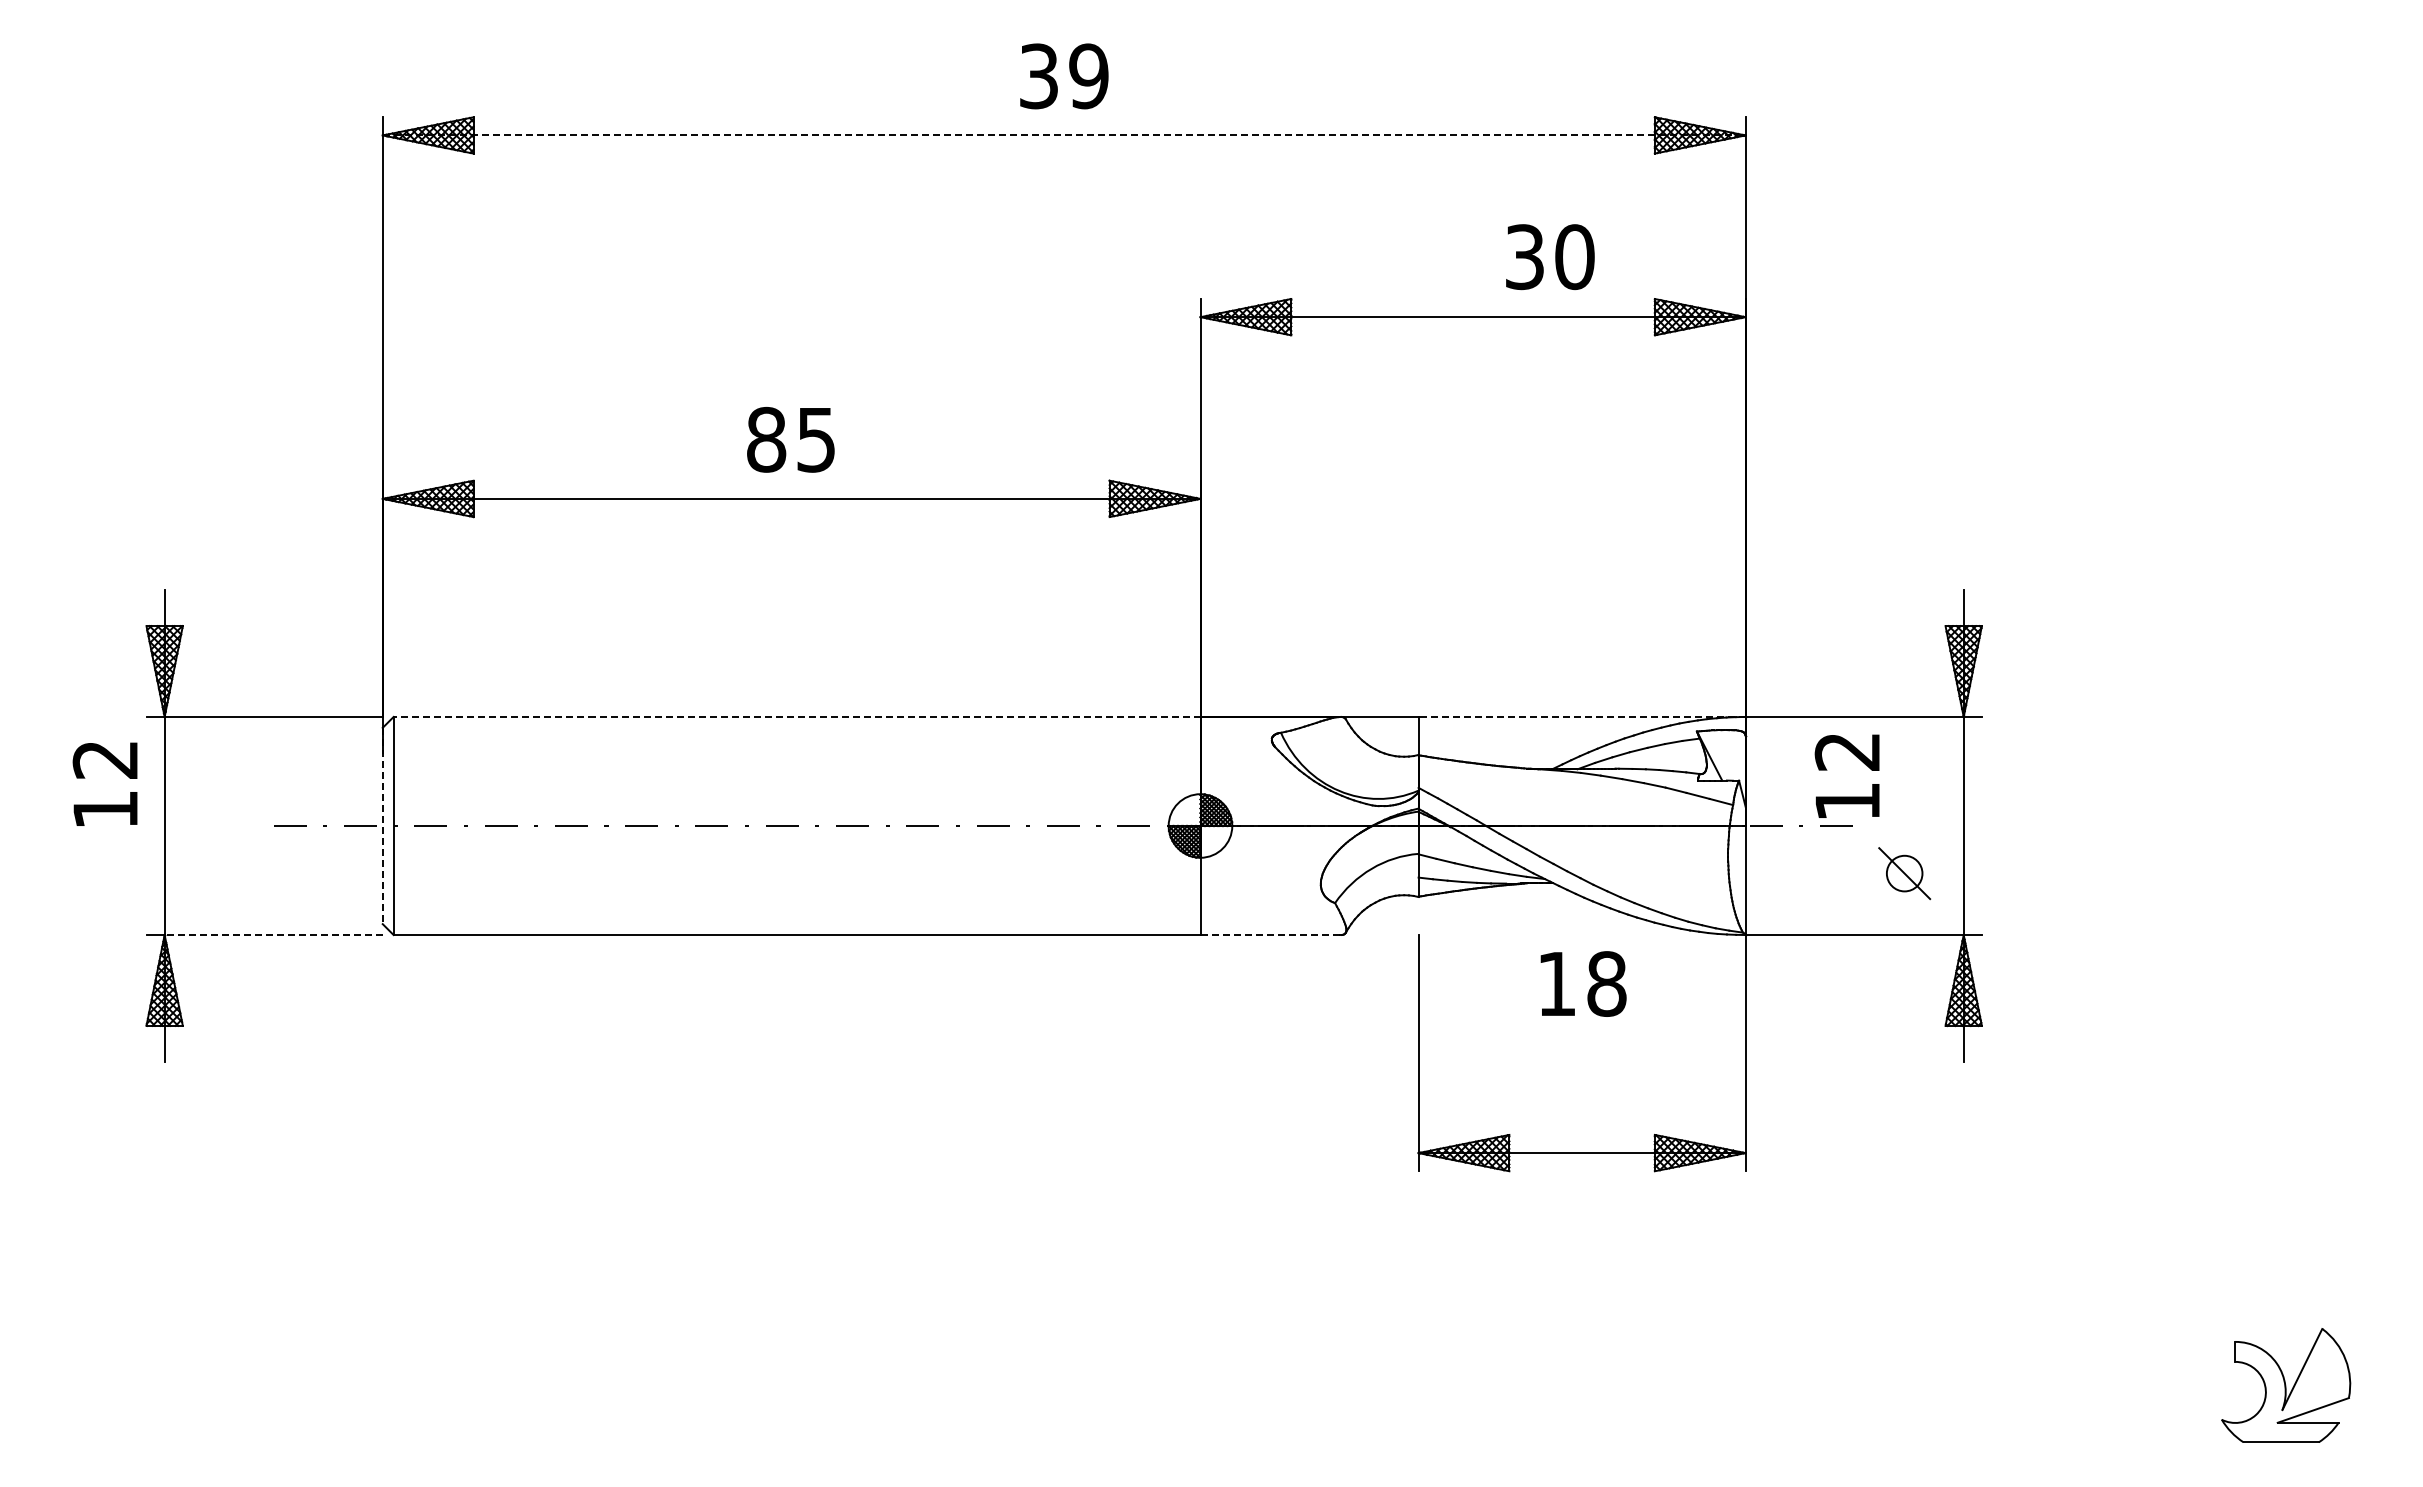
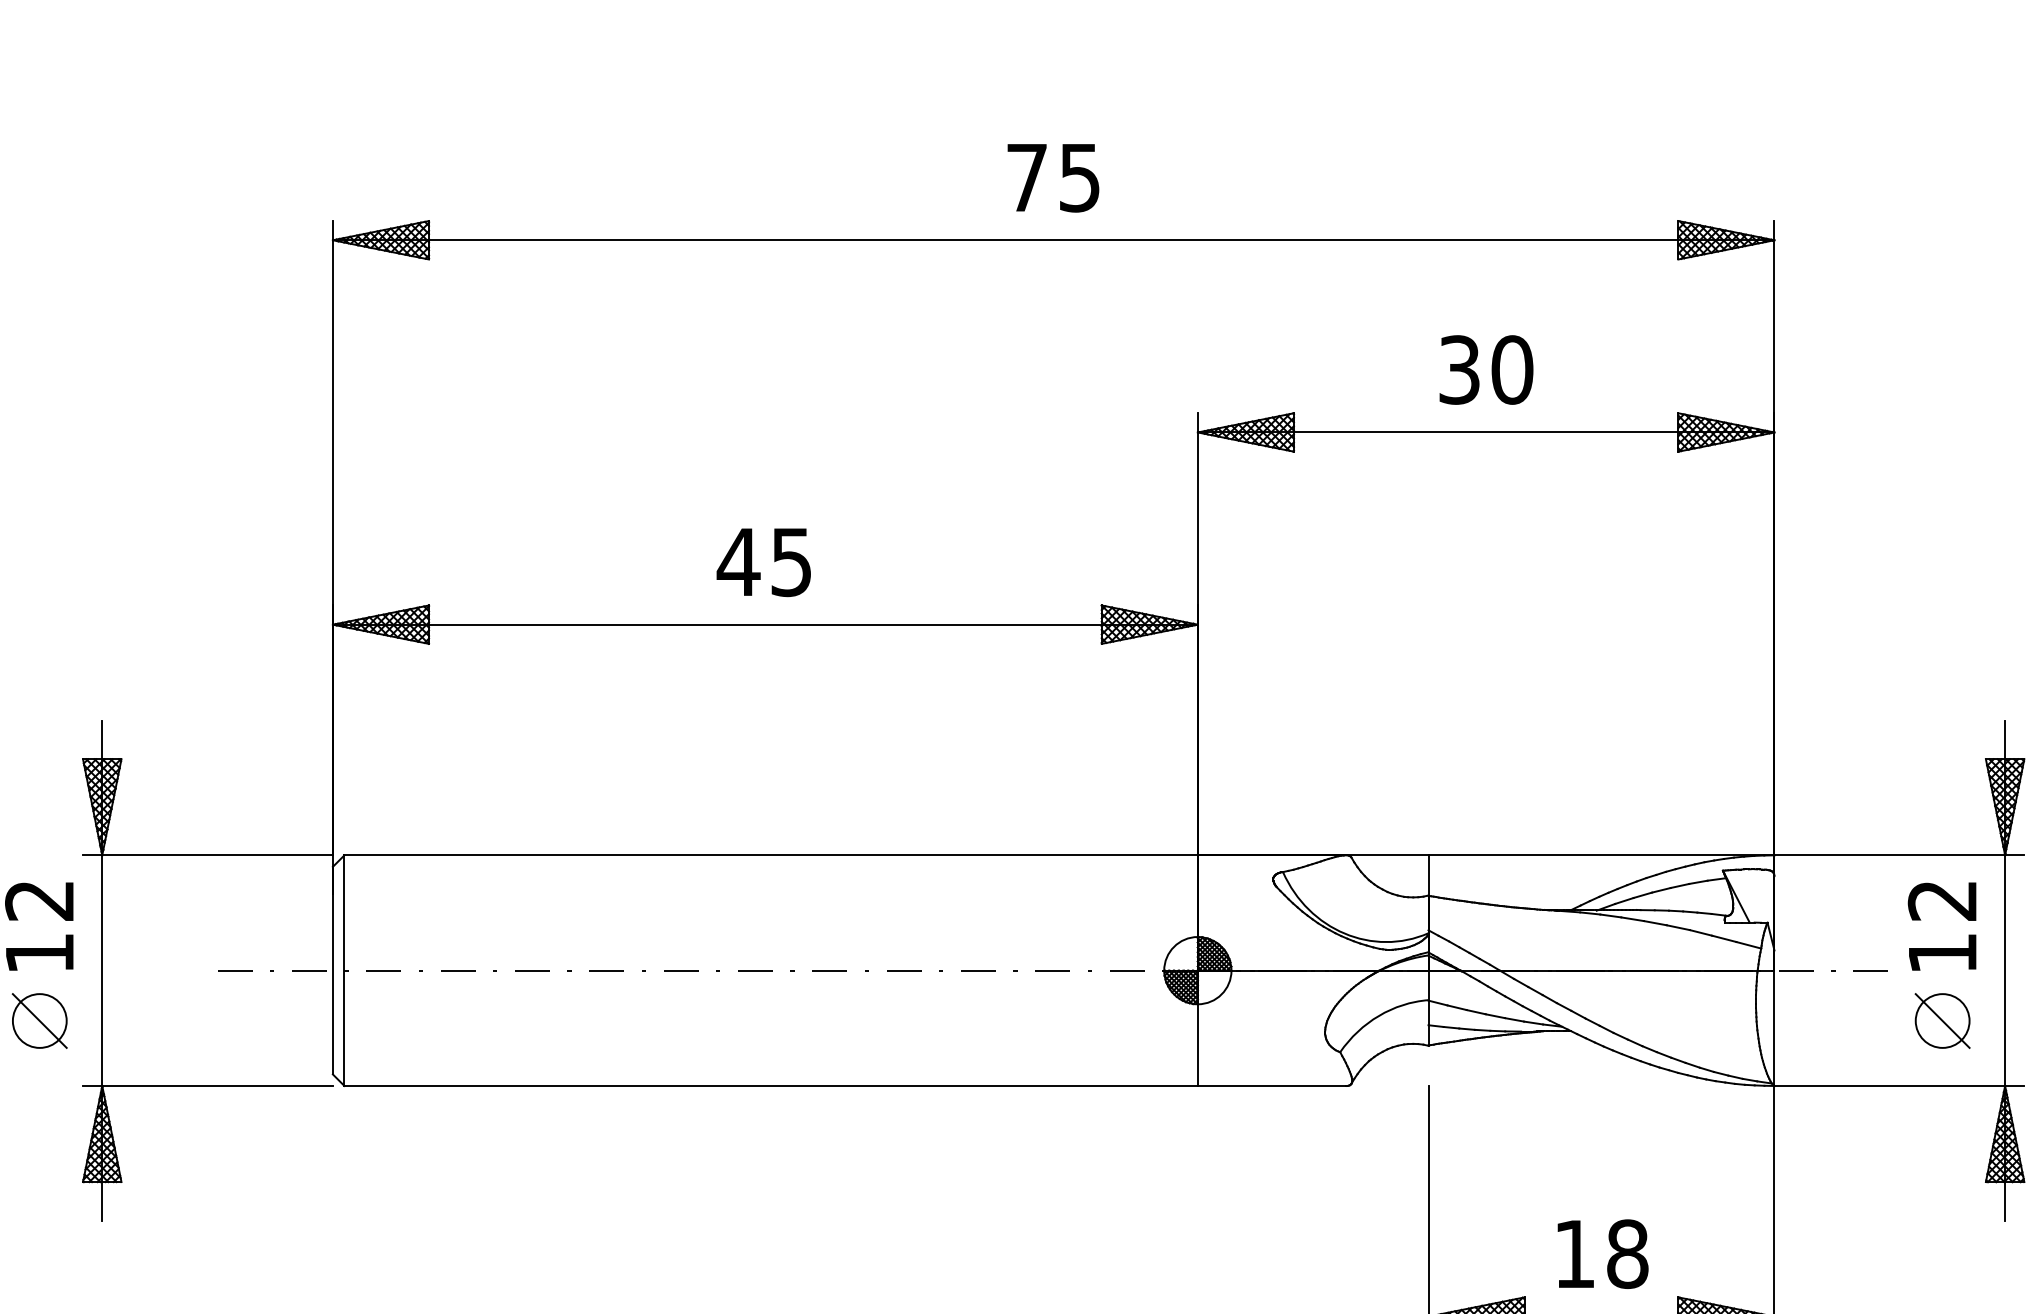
text: (1064, 76) -> (1054, 177), 39 -> 75
line: (1064, 135) -> (1054, 240), dashed -> solid
text: (1550, 257) -> (1486, 370), moved
text: (766, 439) -> (738, 561), 85 -> 45
line: (796, 716) -> (770, 854), dashed -> solid
line: (1582, 716) -> (1601, 854), dashed -> solid
text: (1846, 775) -> (1941, 925), moved
line: (382, 826) -> (332, 971), dashed -> solid
part: (105, 873) -> (39, 1020), added
circle: (1904, 873) -> (1942, 1020), size x1.43
line: (273, 935) -> (217, 1086), dashed -> solid
line: (1270, 935) -> (1271, 1086), dashed -> solid
text: (1583, 983) -> (1602, 1253), moved

